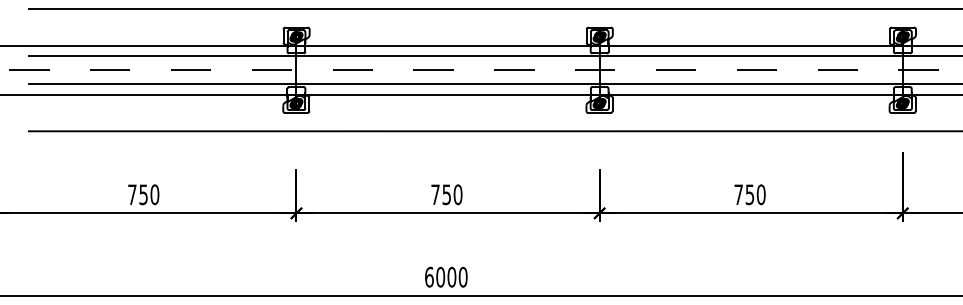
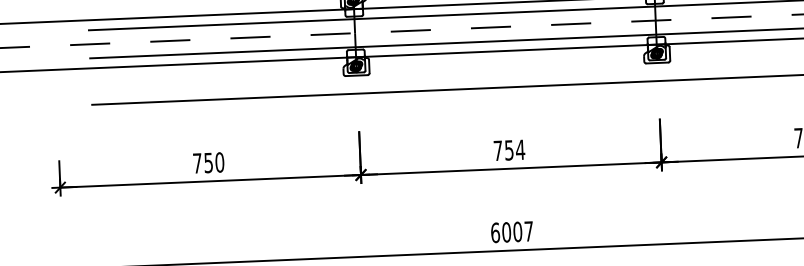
text: (457, 194) -> (519, 149), 750 -> 754
text: (462, 276) -> (528, 230), 6000 -> 6007

